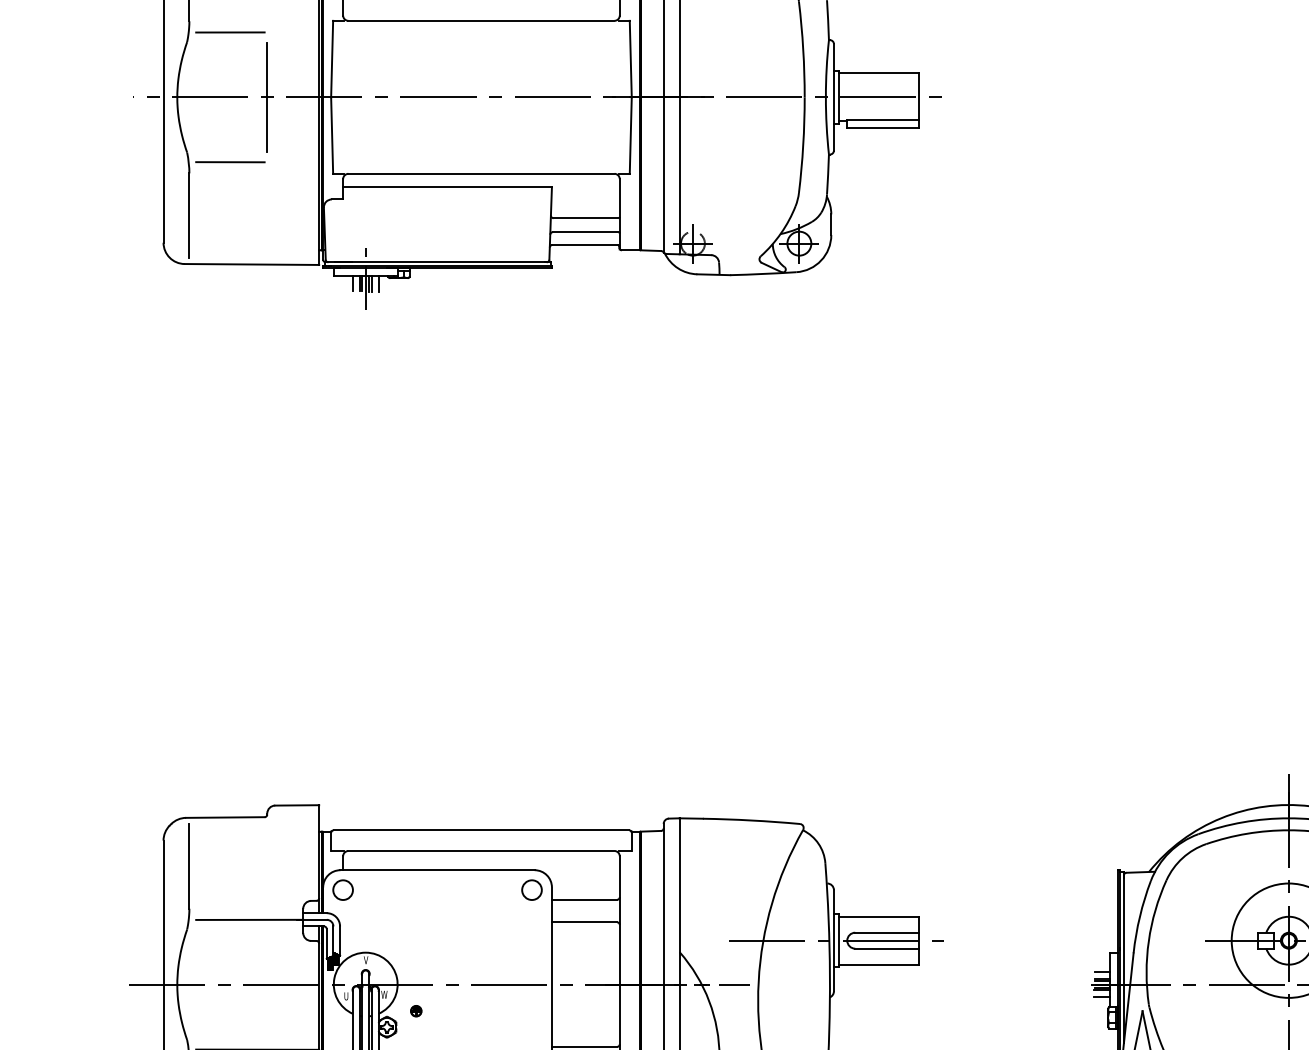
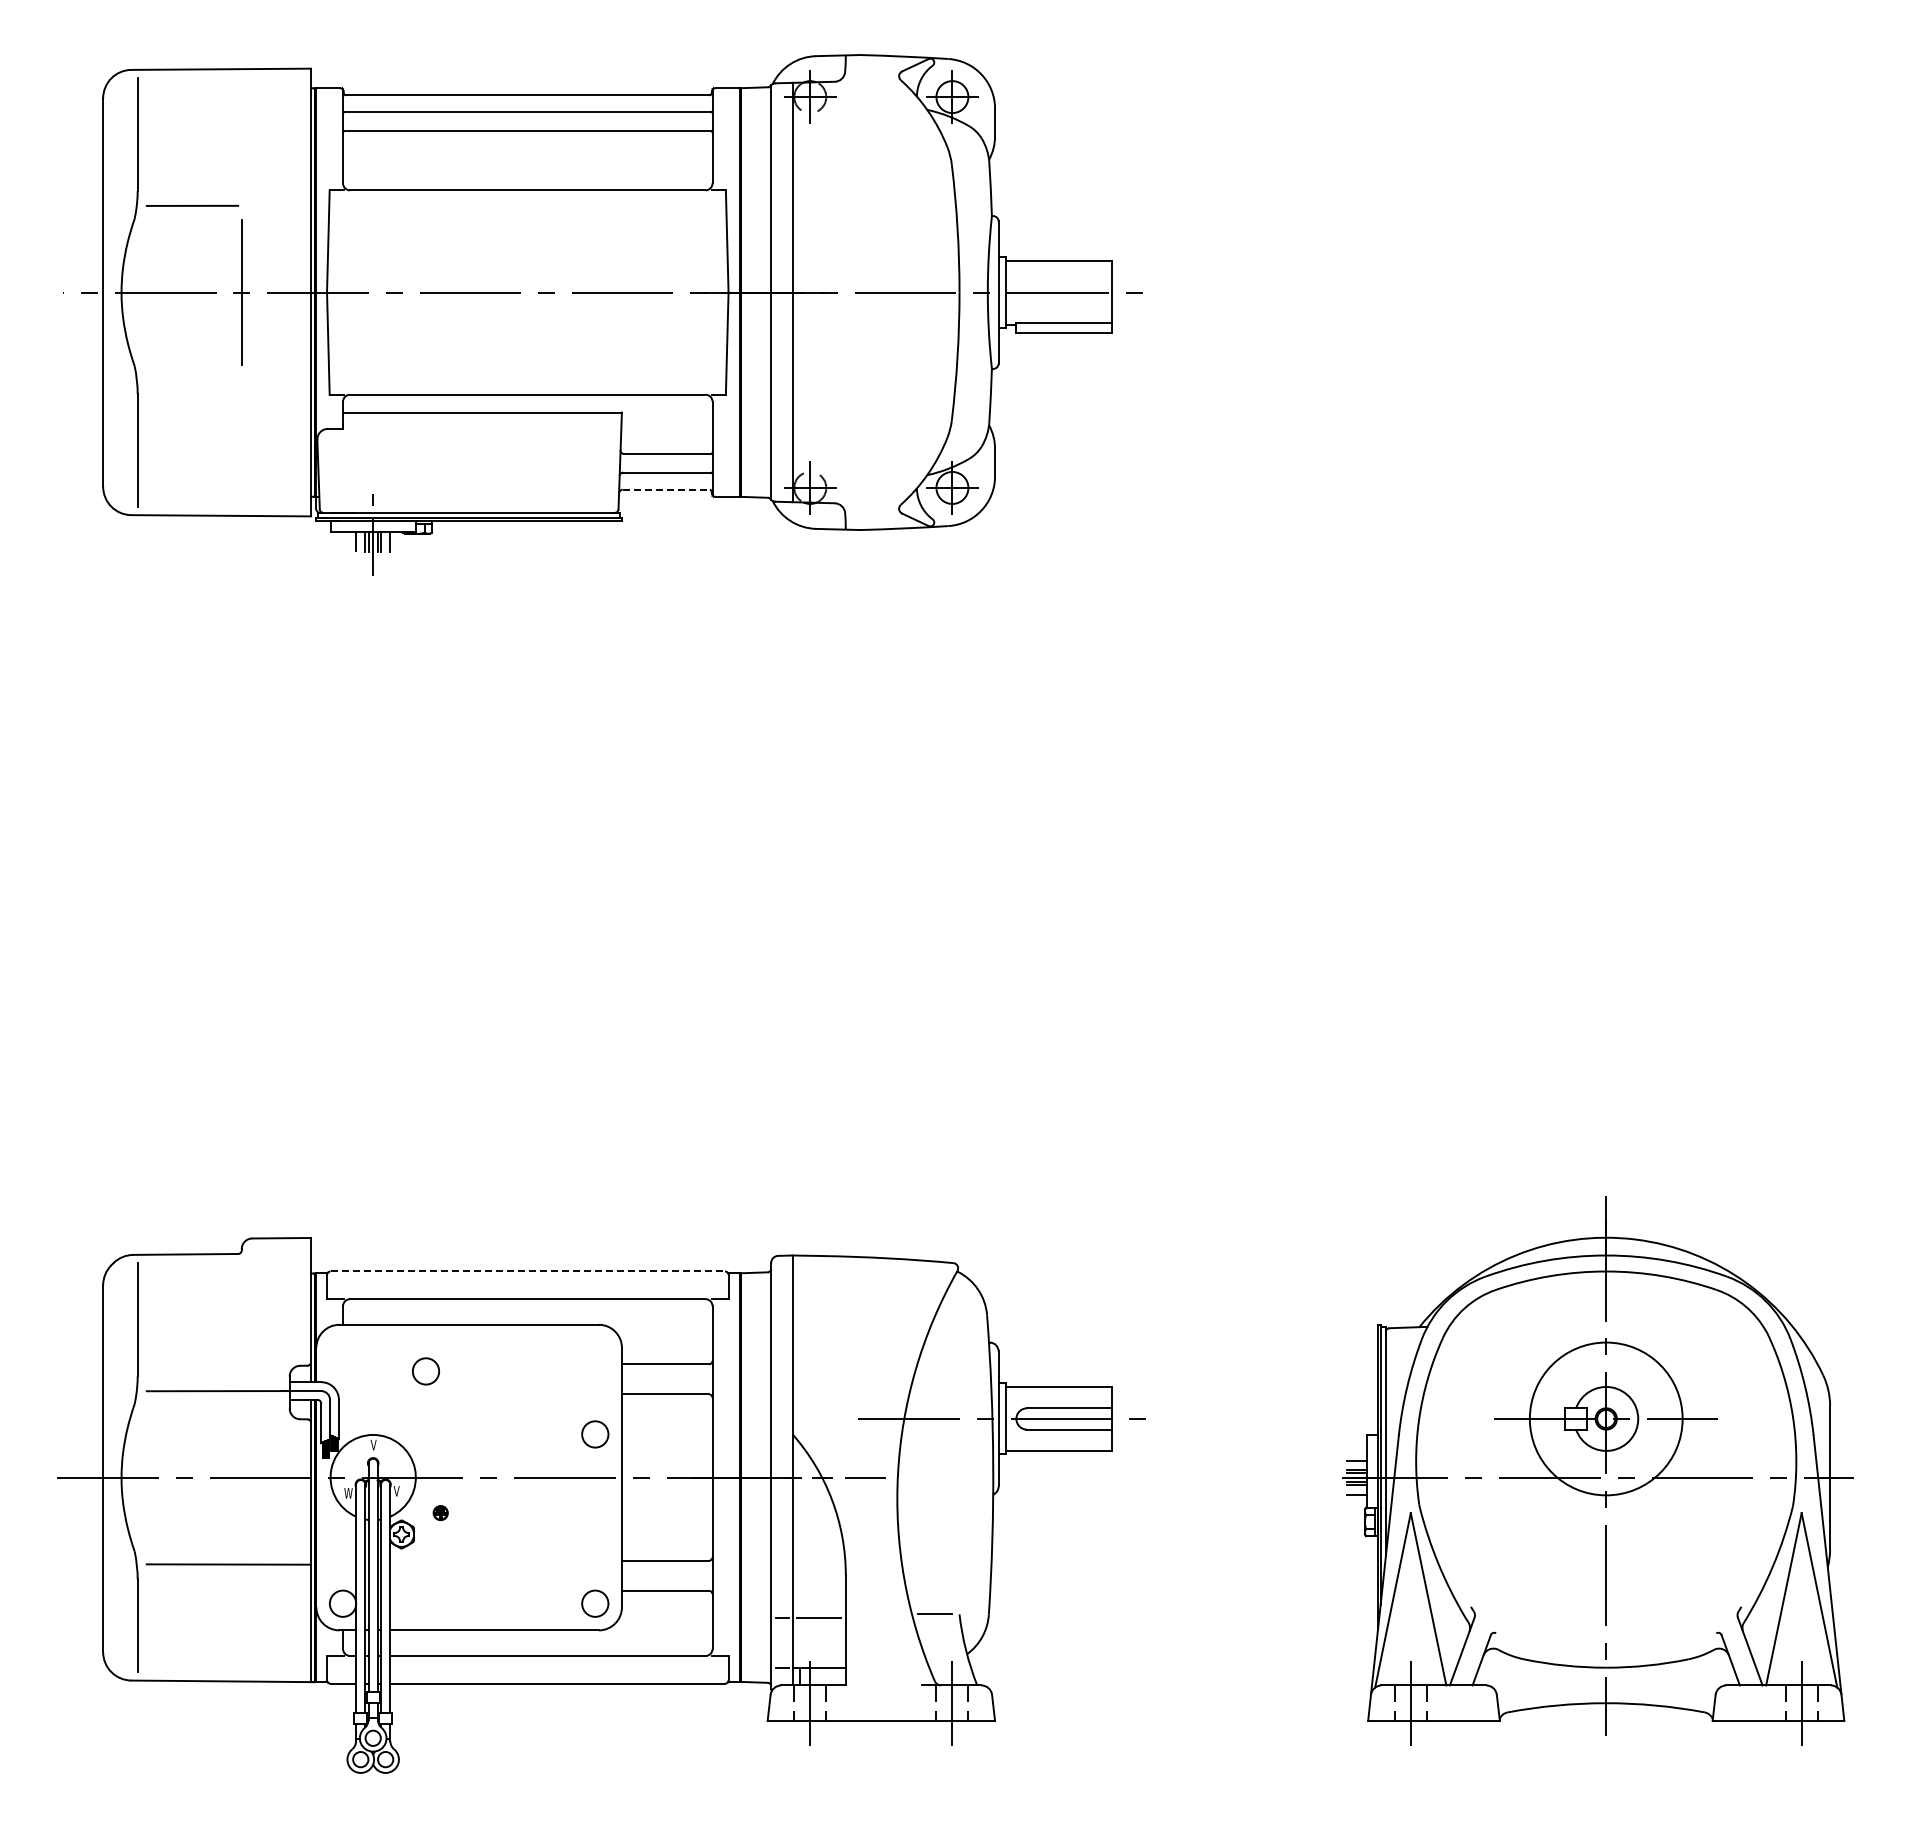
line: (230, 162) -> (192, 379), removed
line: (585, 244) -> (666, 489), solid -> dashed
line: (481, 830) -> (528, 1271), solid -> dashed
circle: (342, 890) -> (425, 1371), moved
circle: (532, 890) -> (595, 1434), moved
text: (383, 995) -> (397, 1491), W -> V
text: (347, 996) -> (348, 1493), U -> W

